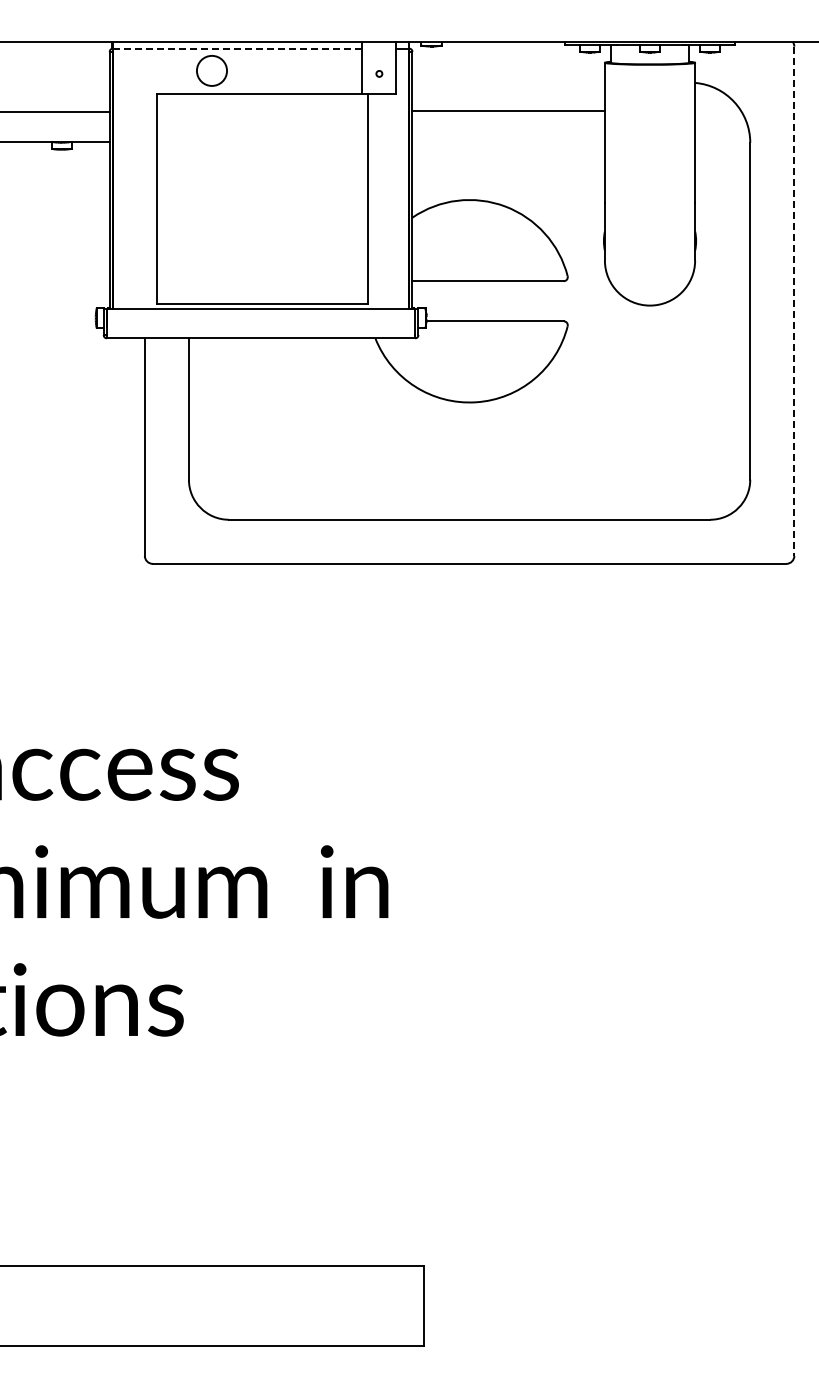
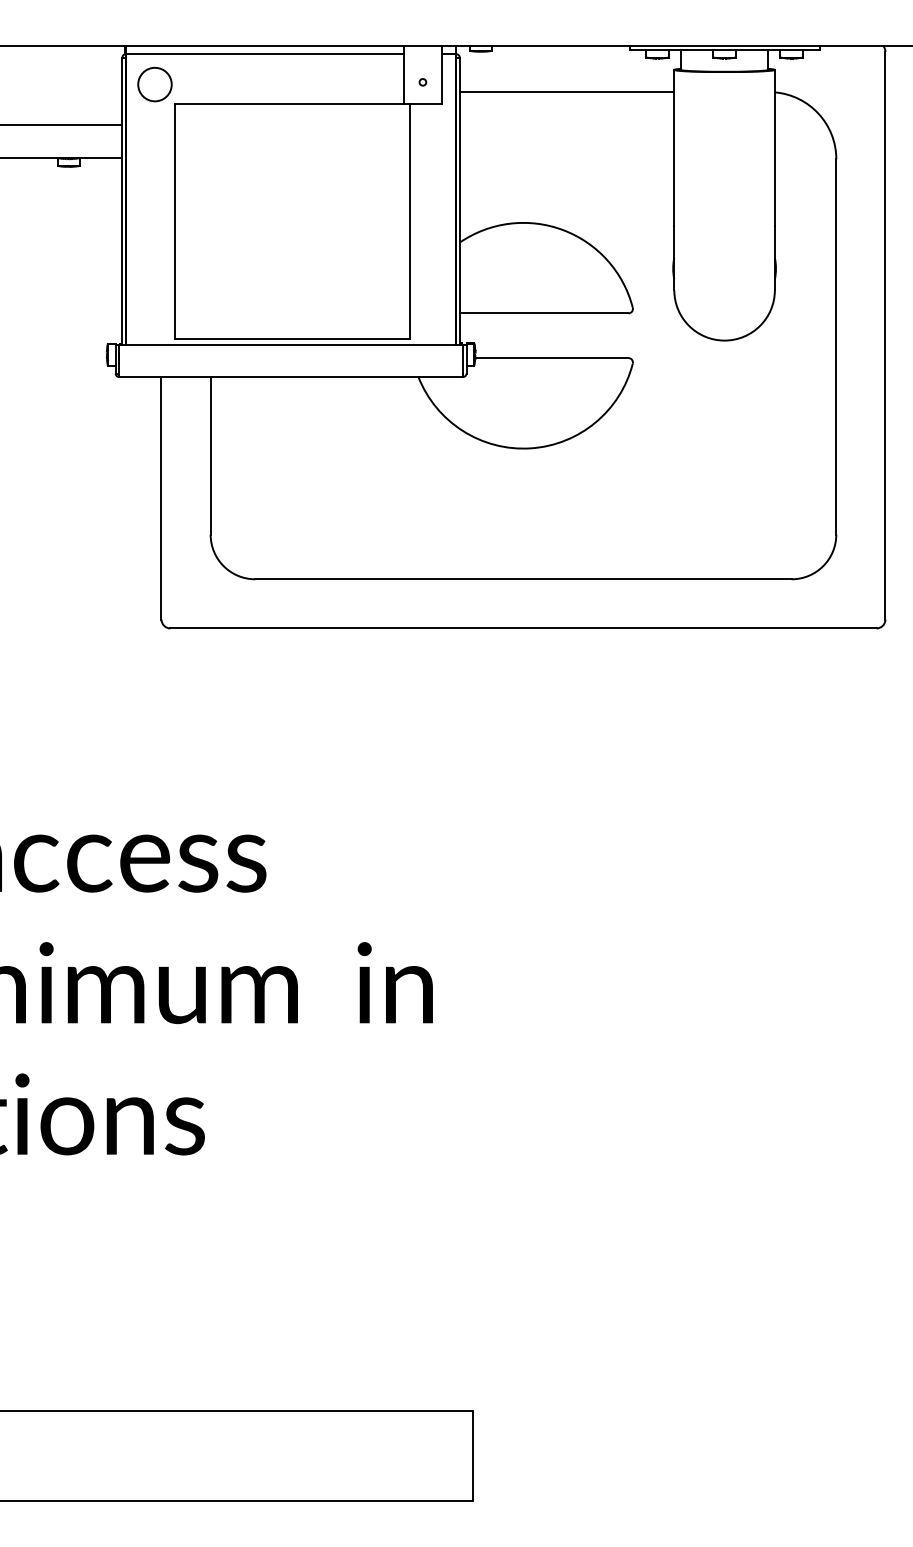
line: (237, 48) -> (264, 54), dashed -> solid
circle: (211, 70) -> (154, 84), moved
line: (508, 110) -> (566, 91), moved
line: (794, 301) -> (885, 336), dashed -> solid

